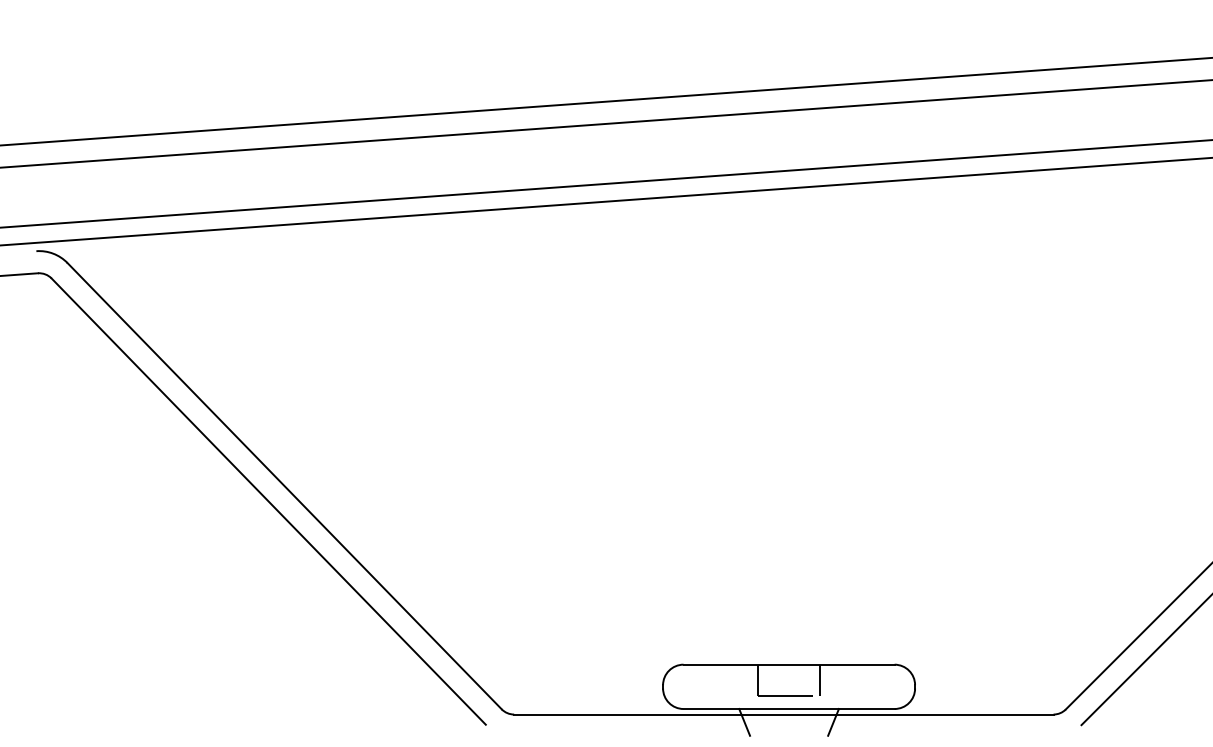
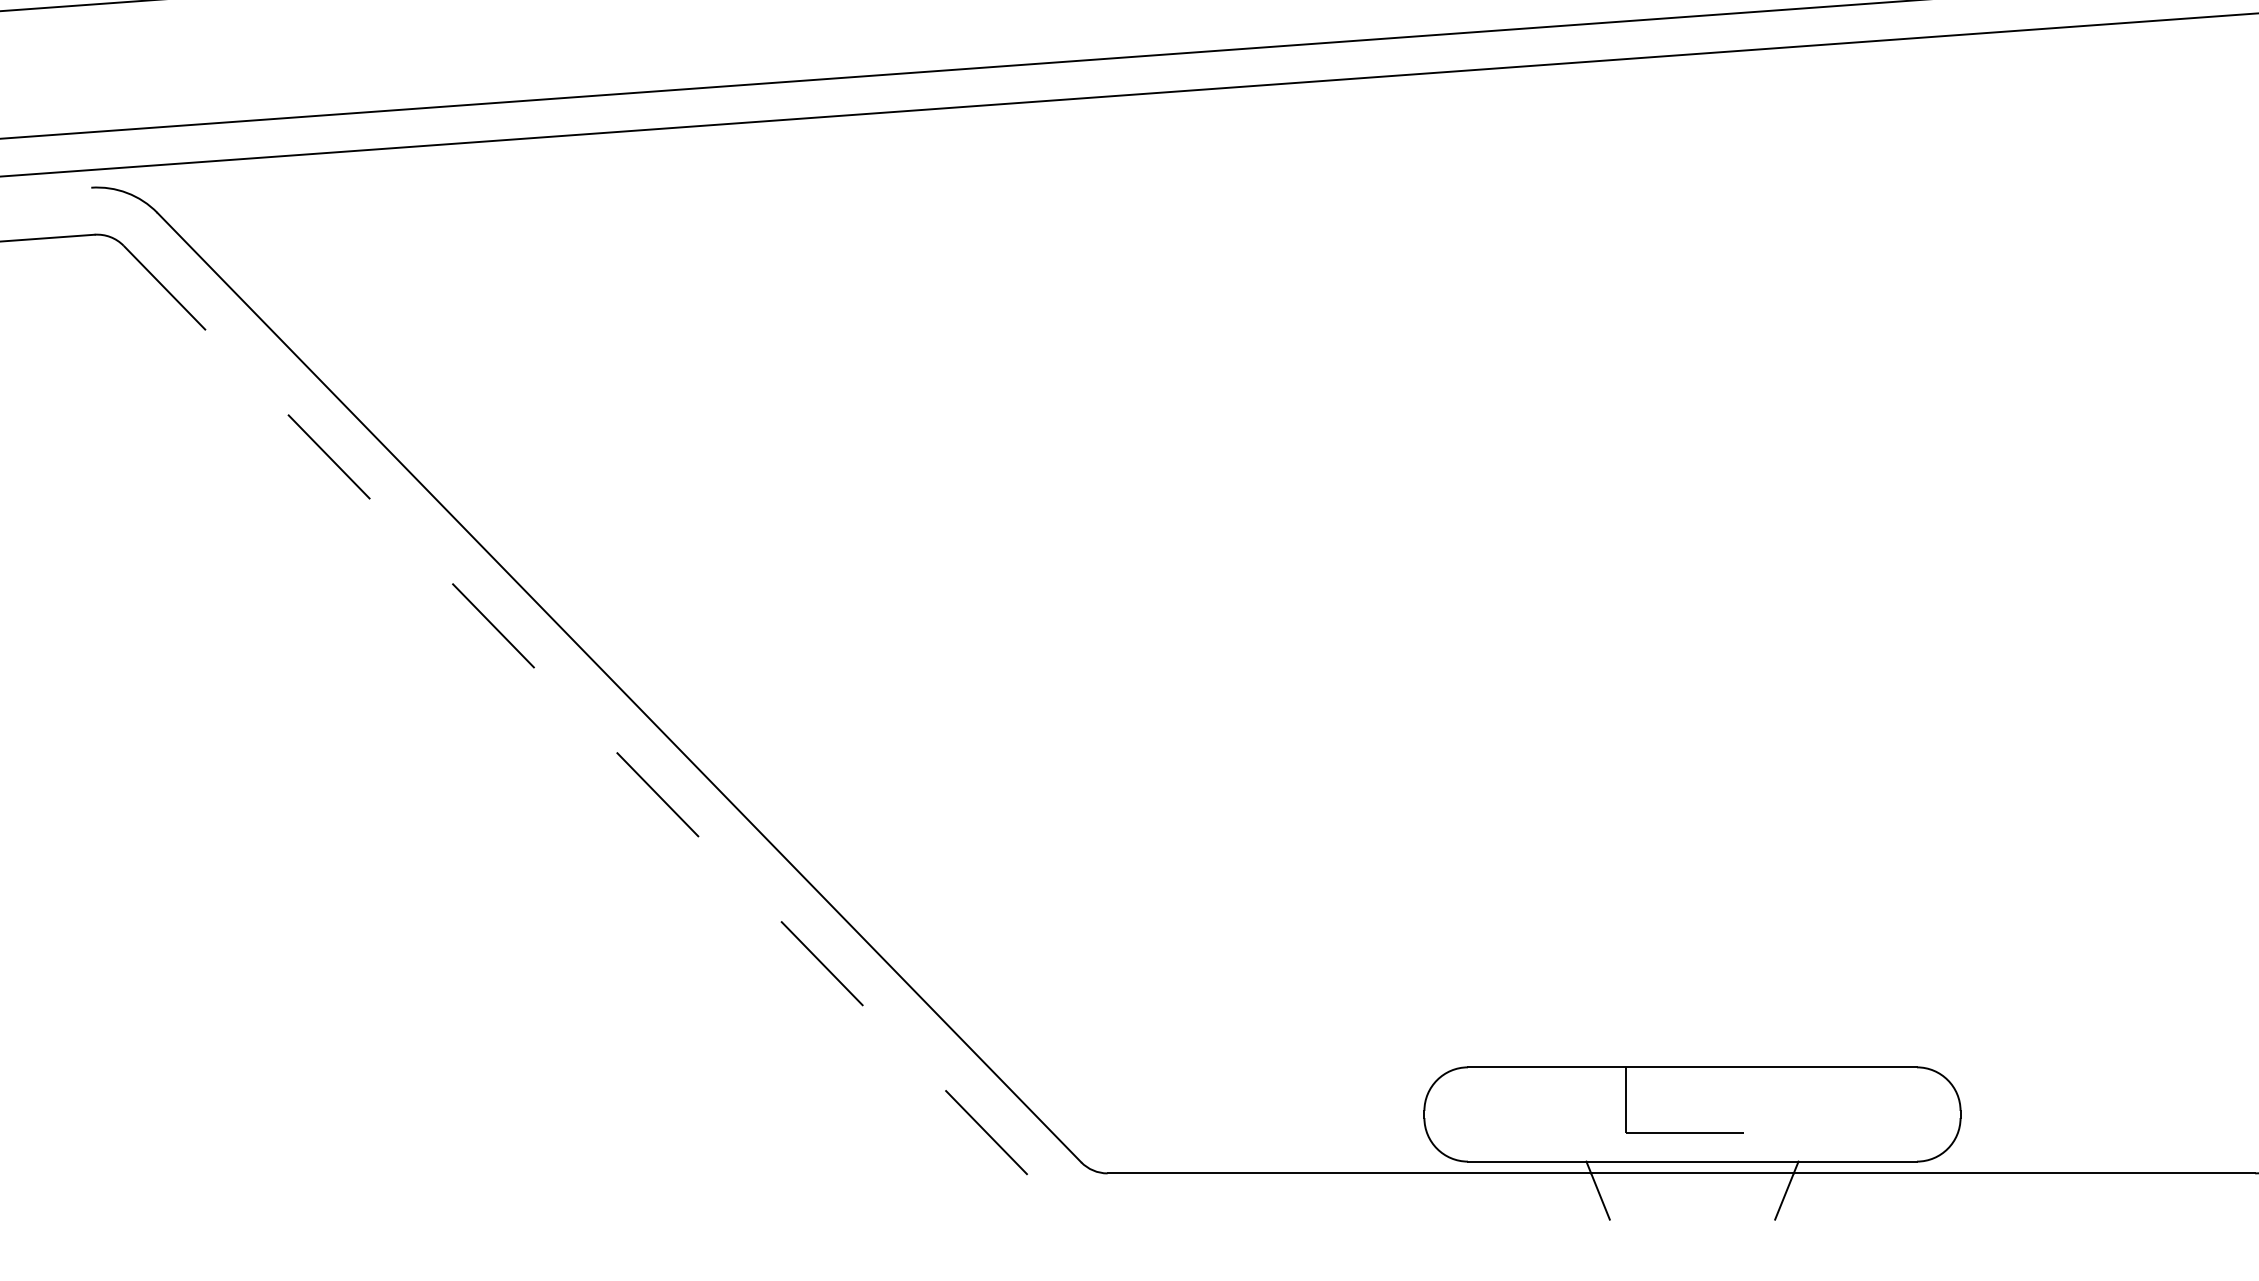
line: (269, 501) -> (587, 720), solid -> dashed
line: (820, 679) -> (1759, 1098), removed

